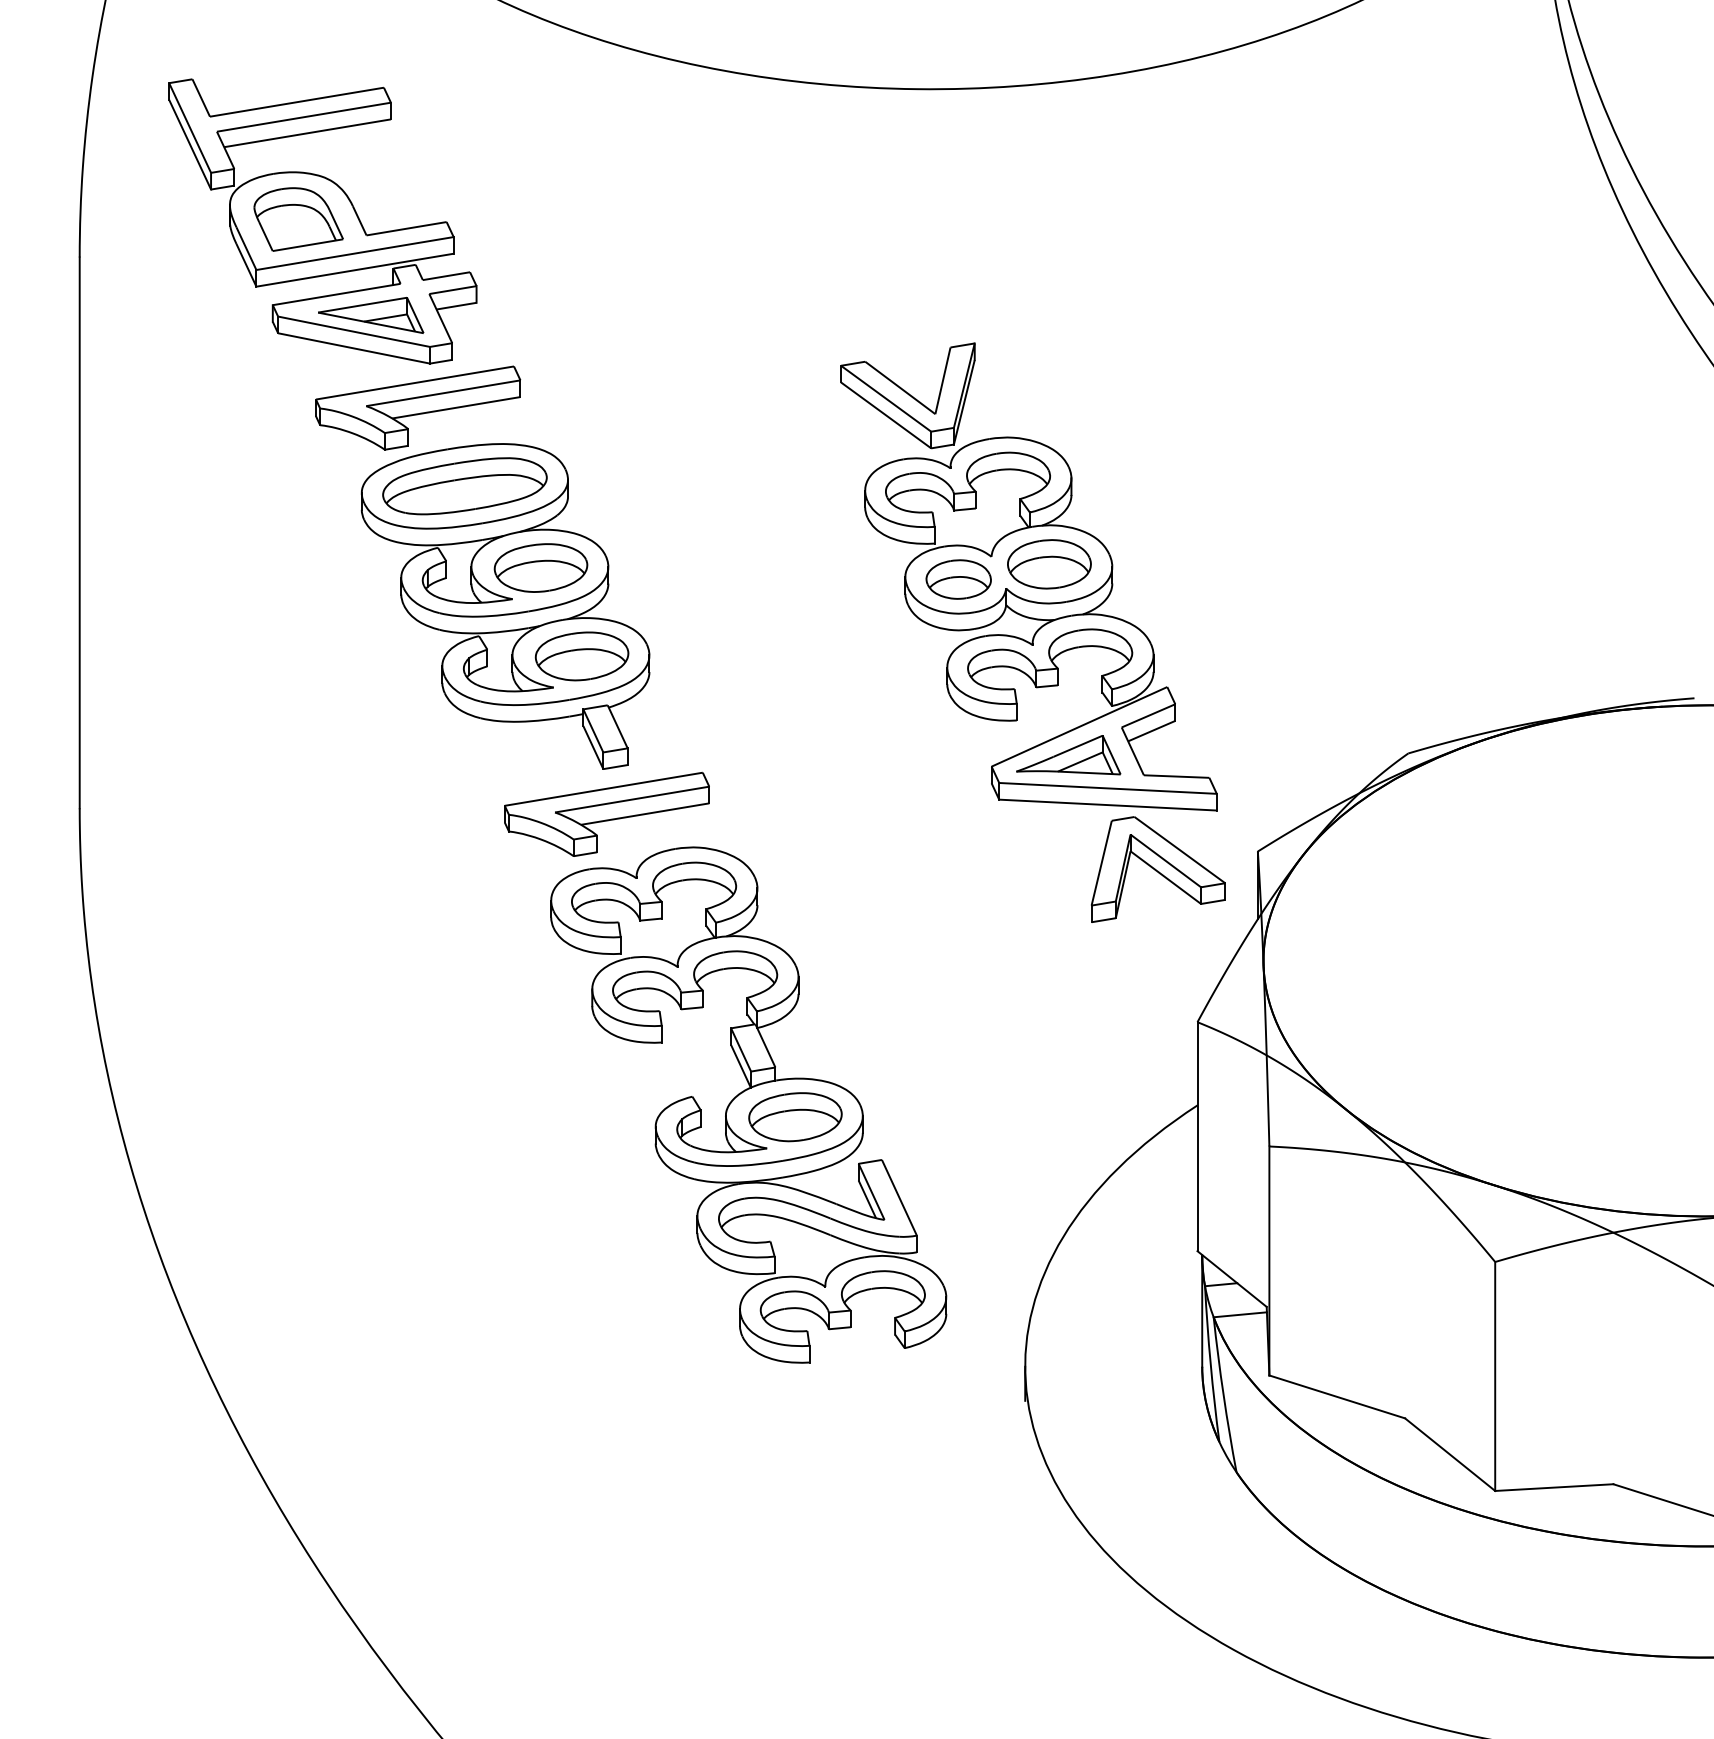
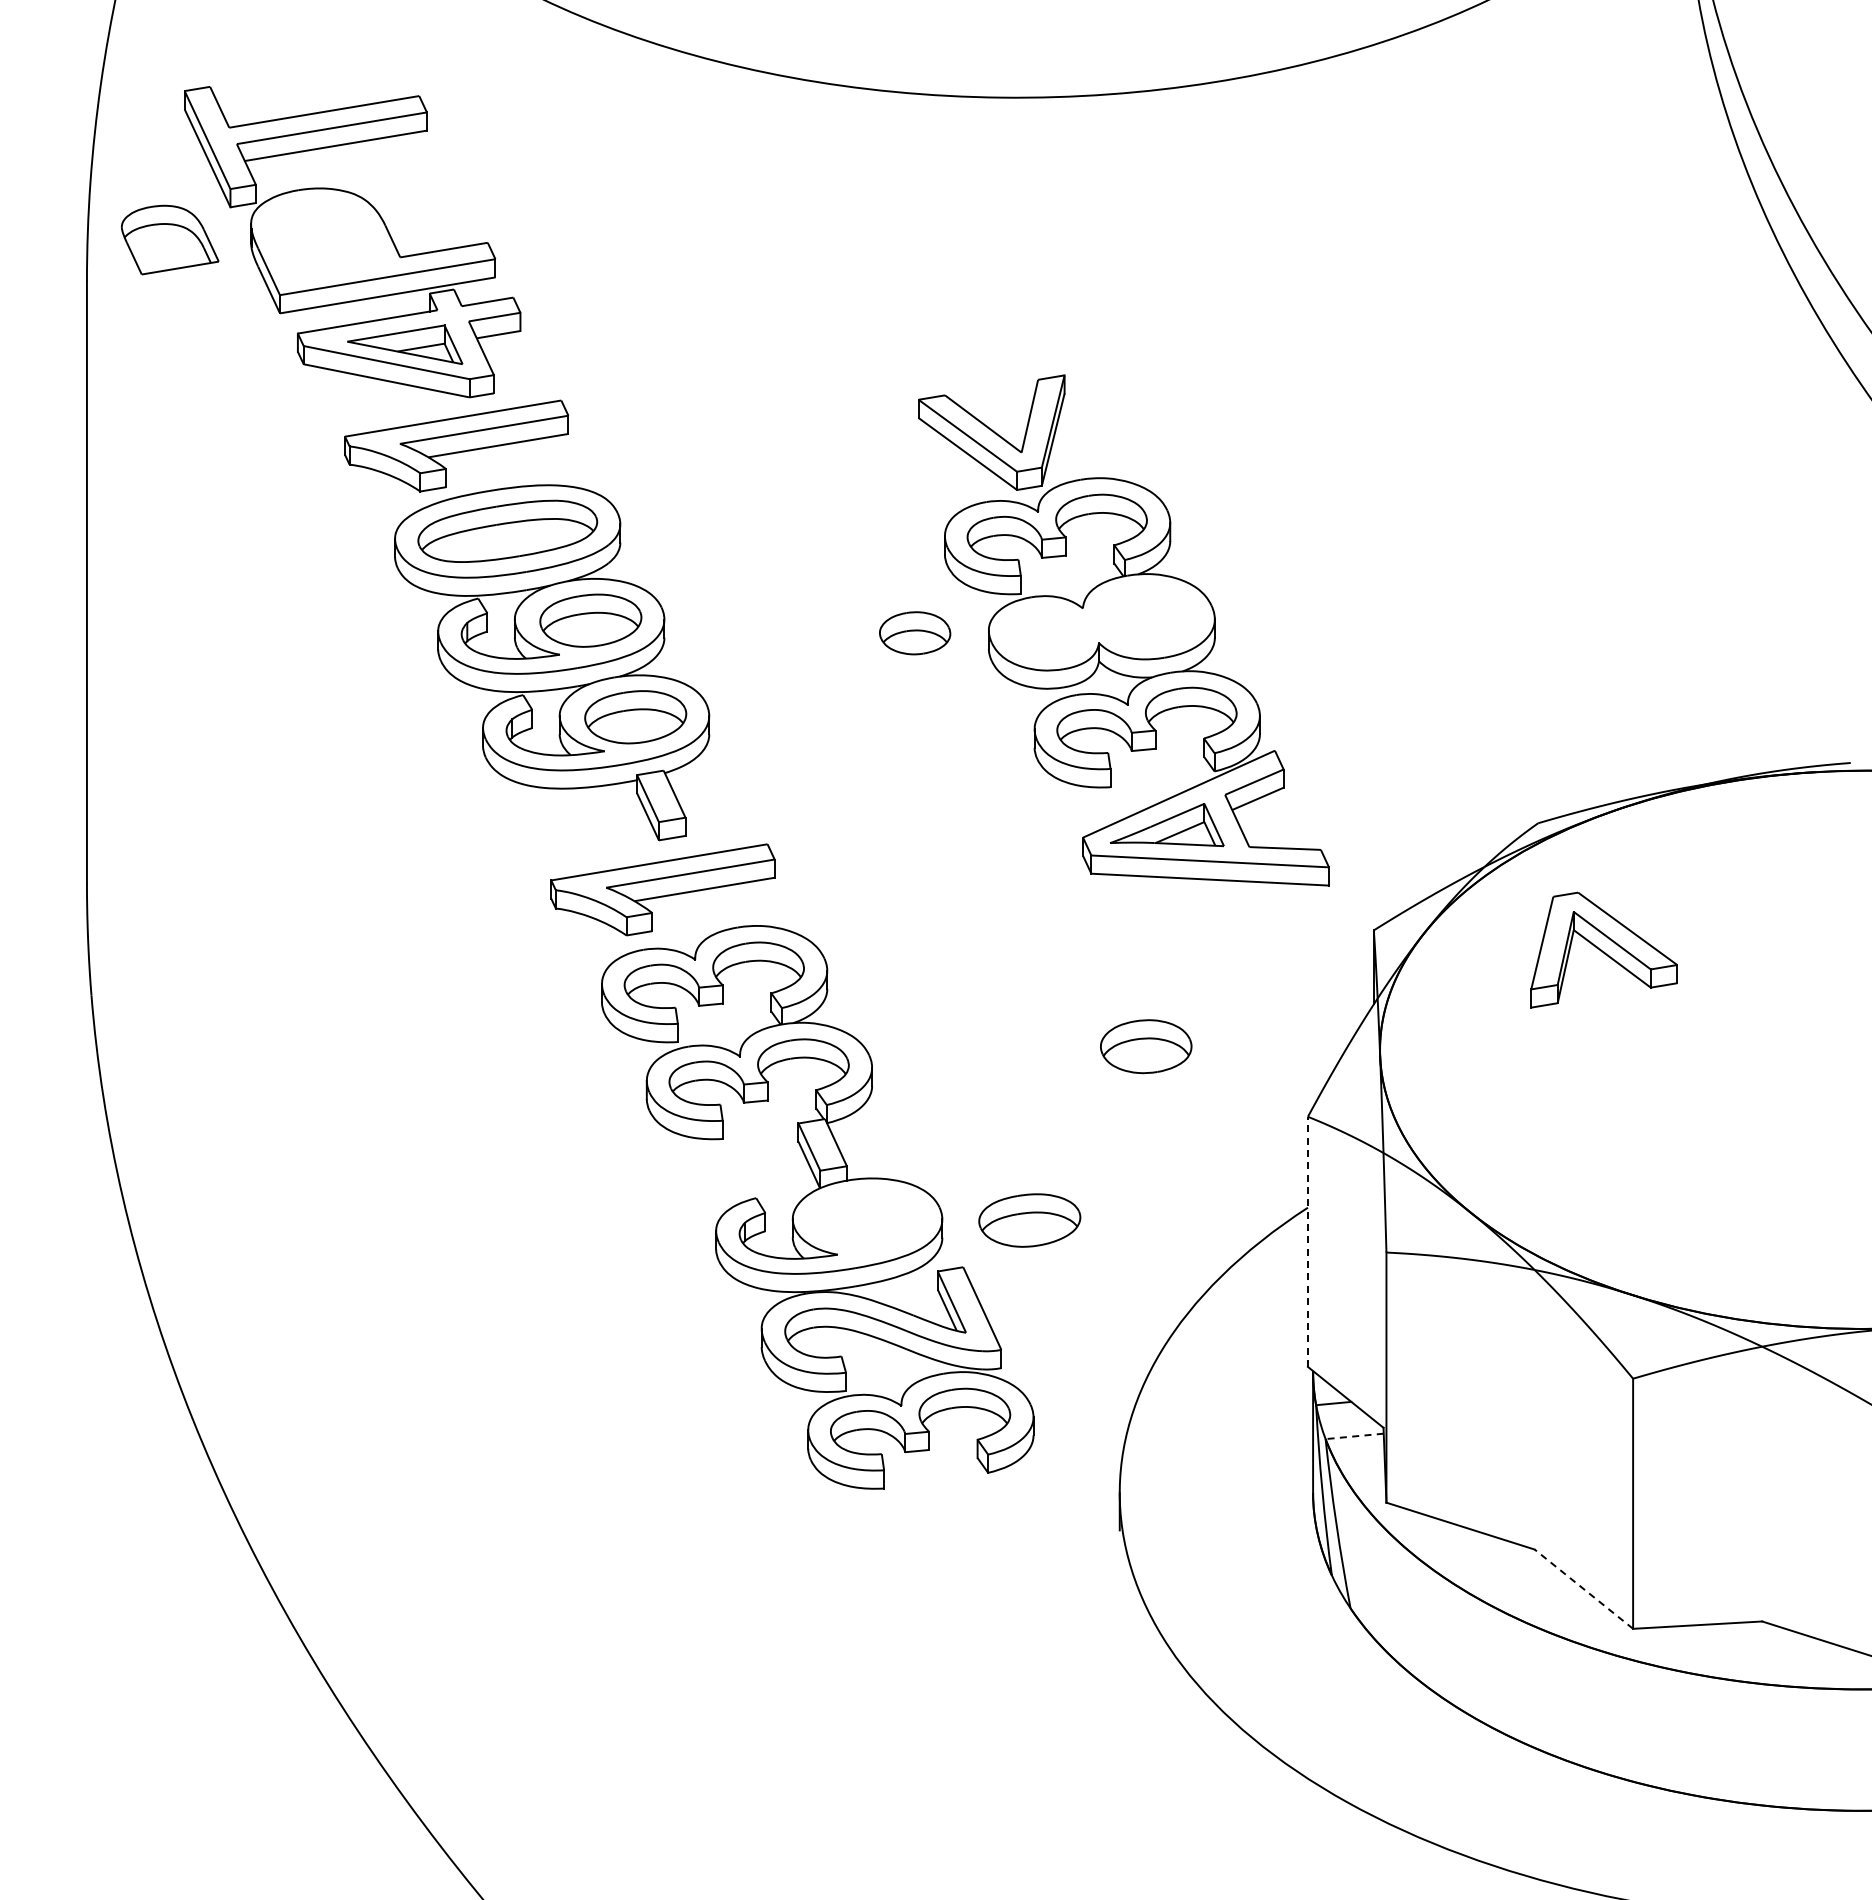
part: (299, 219) -> (170, 239), moved
part: (1049, 564) -> (1146, 1046), moved
part: (959, 579) -> (915, 633), moved
part: (1157, 869) -> (1603, 949), moved
part: (795, 1117) -> (1029, 1220), moved
line: (1197, 1136) -> (1307, 1241), solid -> dashed
line: (1240, 1314) -> (1354, 1436), solid -> dashed
line: (1449, 1454) -> (1583, 1588), solid -> dashed

